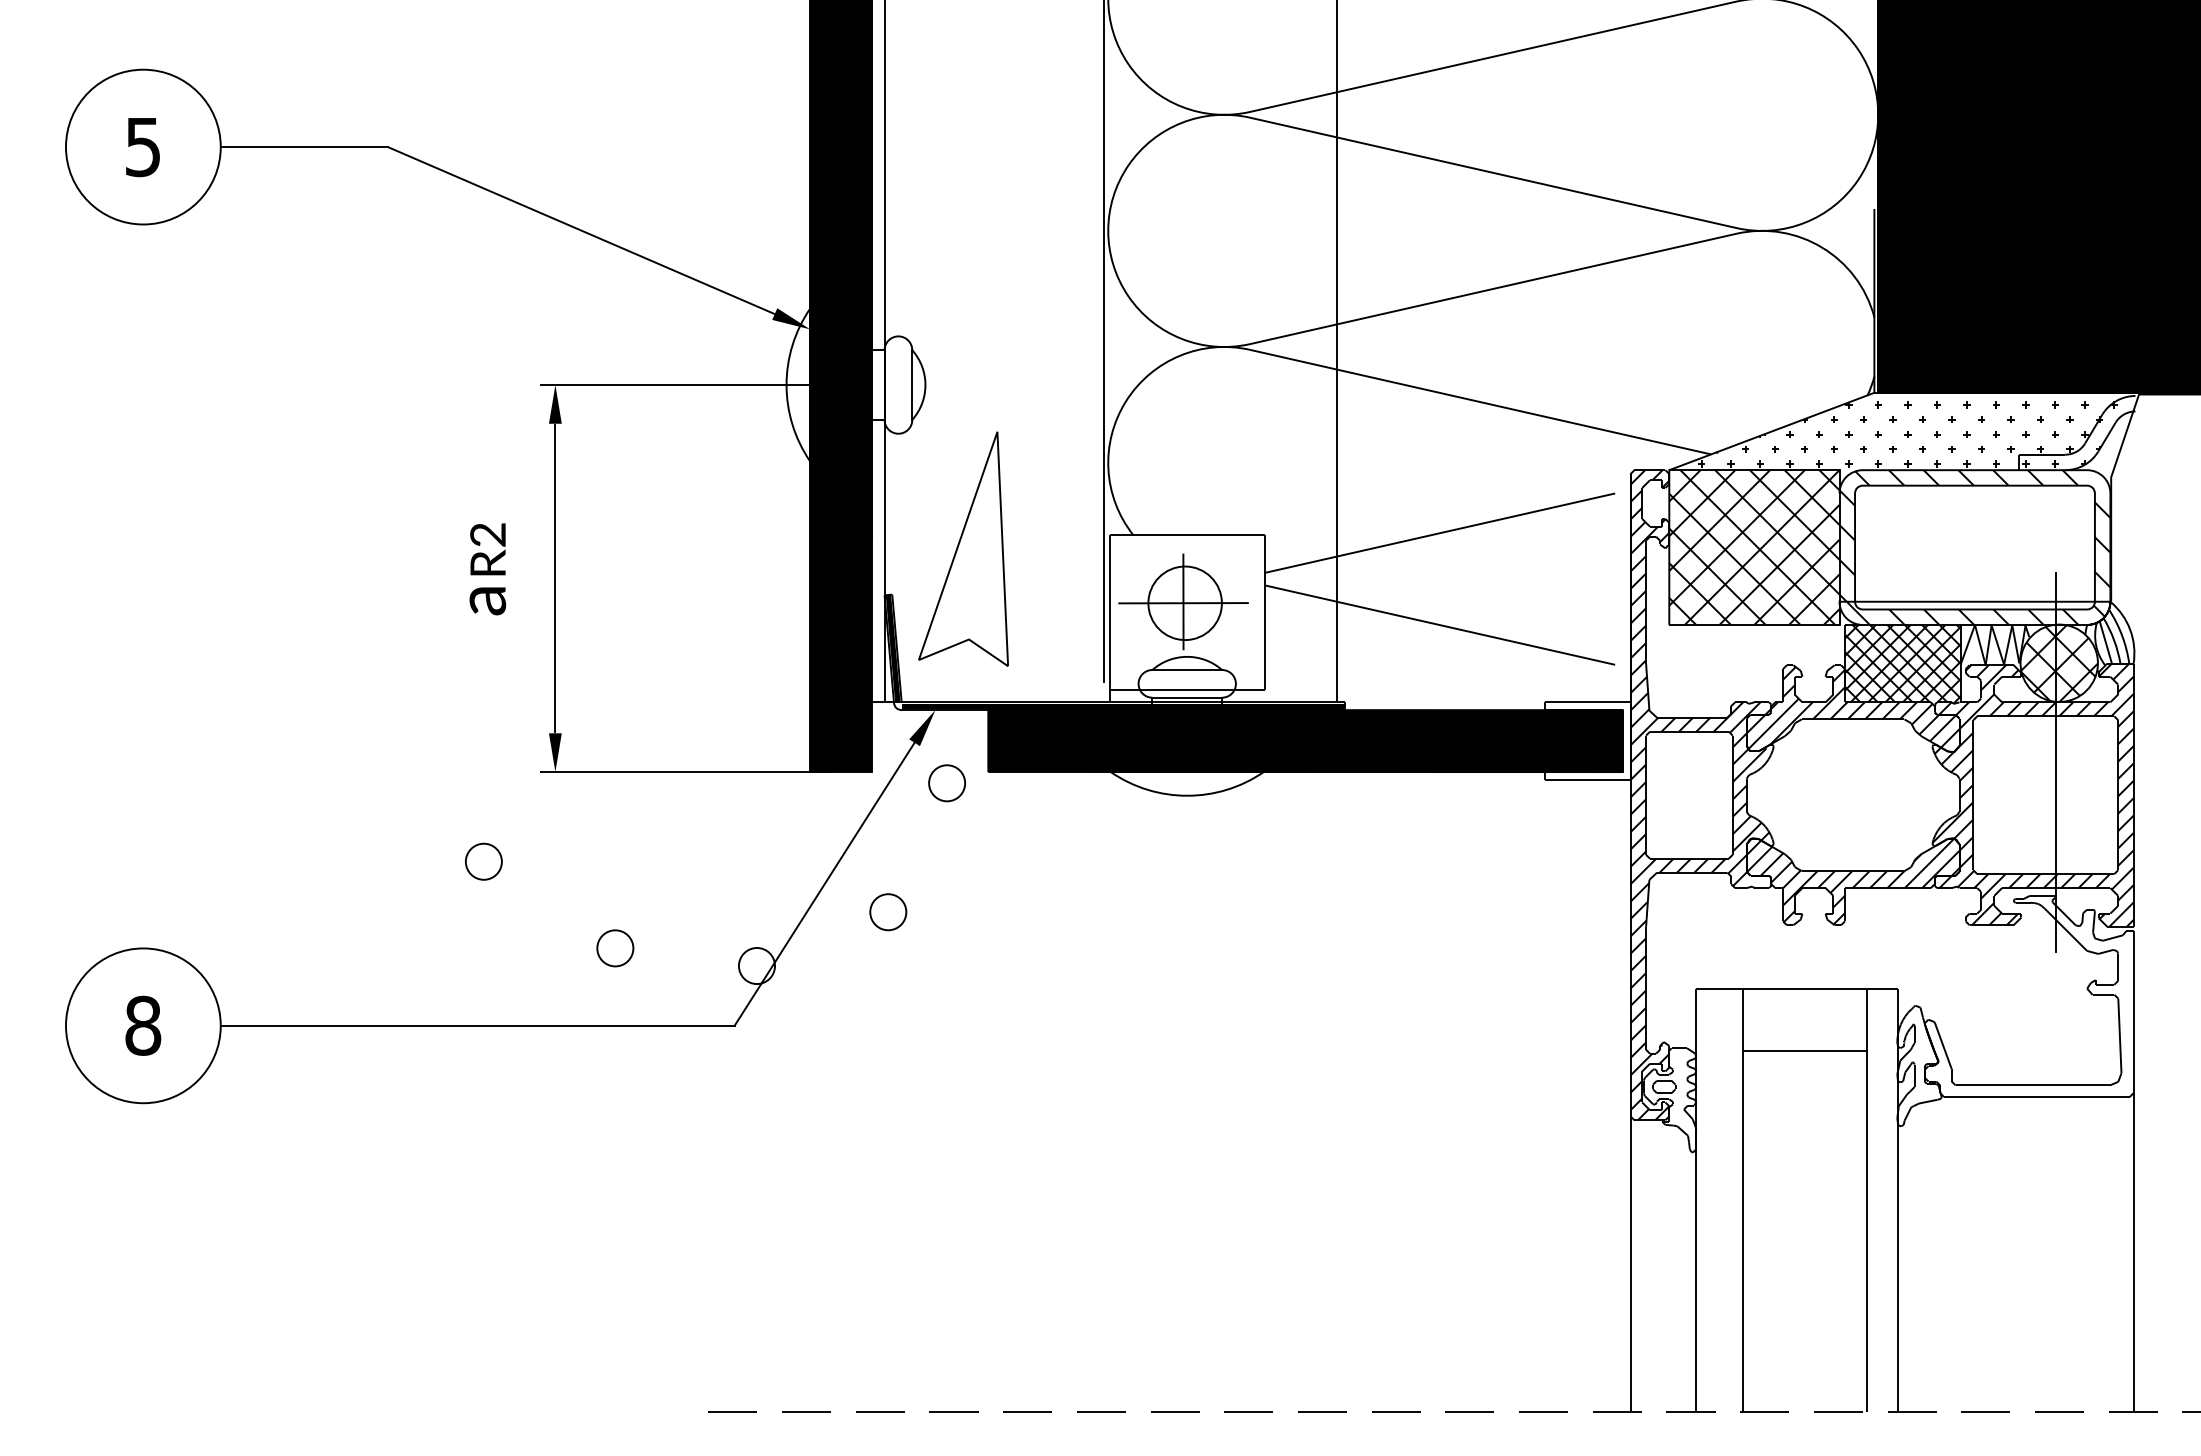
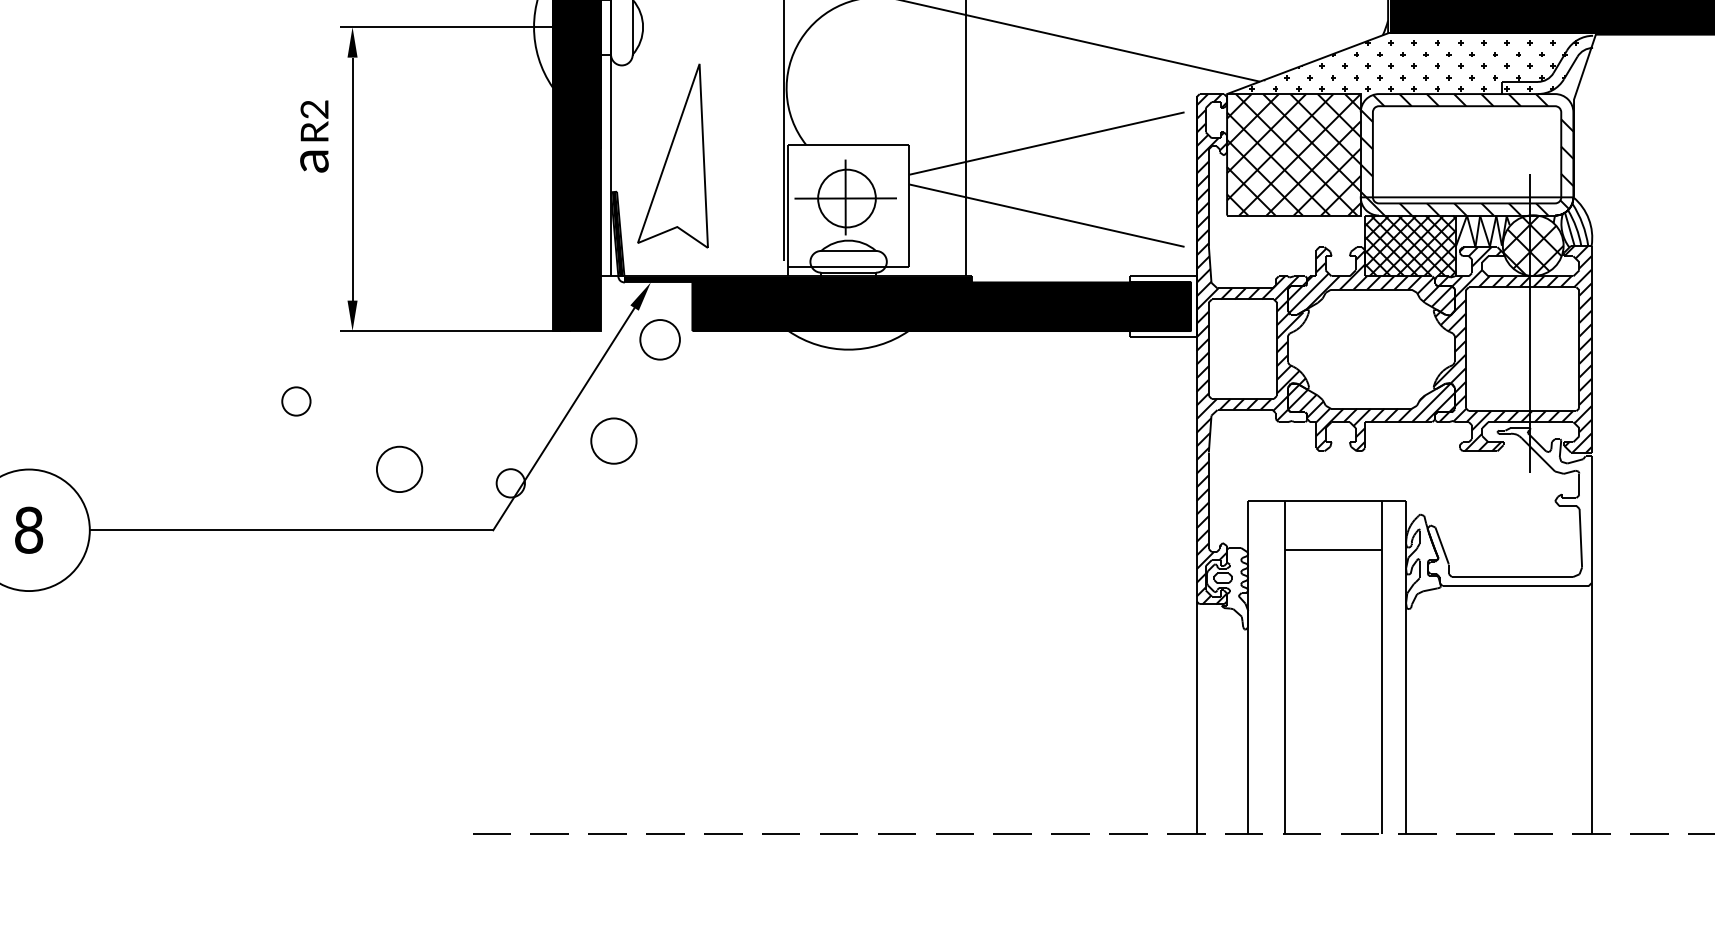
text: (487, 569) -> (314, 136), moved
circle: (946, 783) -> (659, 340), size x1.4
circle: (888, 912) -> (614, 441), size x1.6
circle: (615, 948) -> (399, 469), size x1.6

